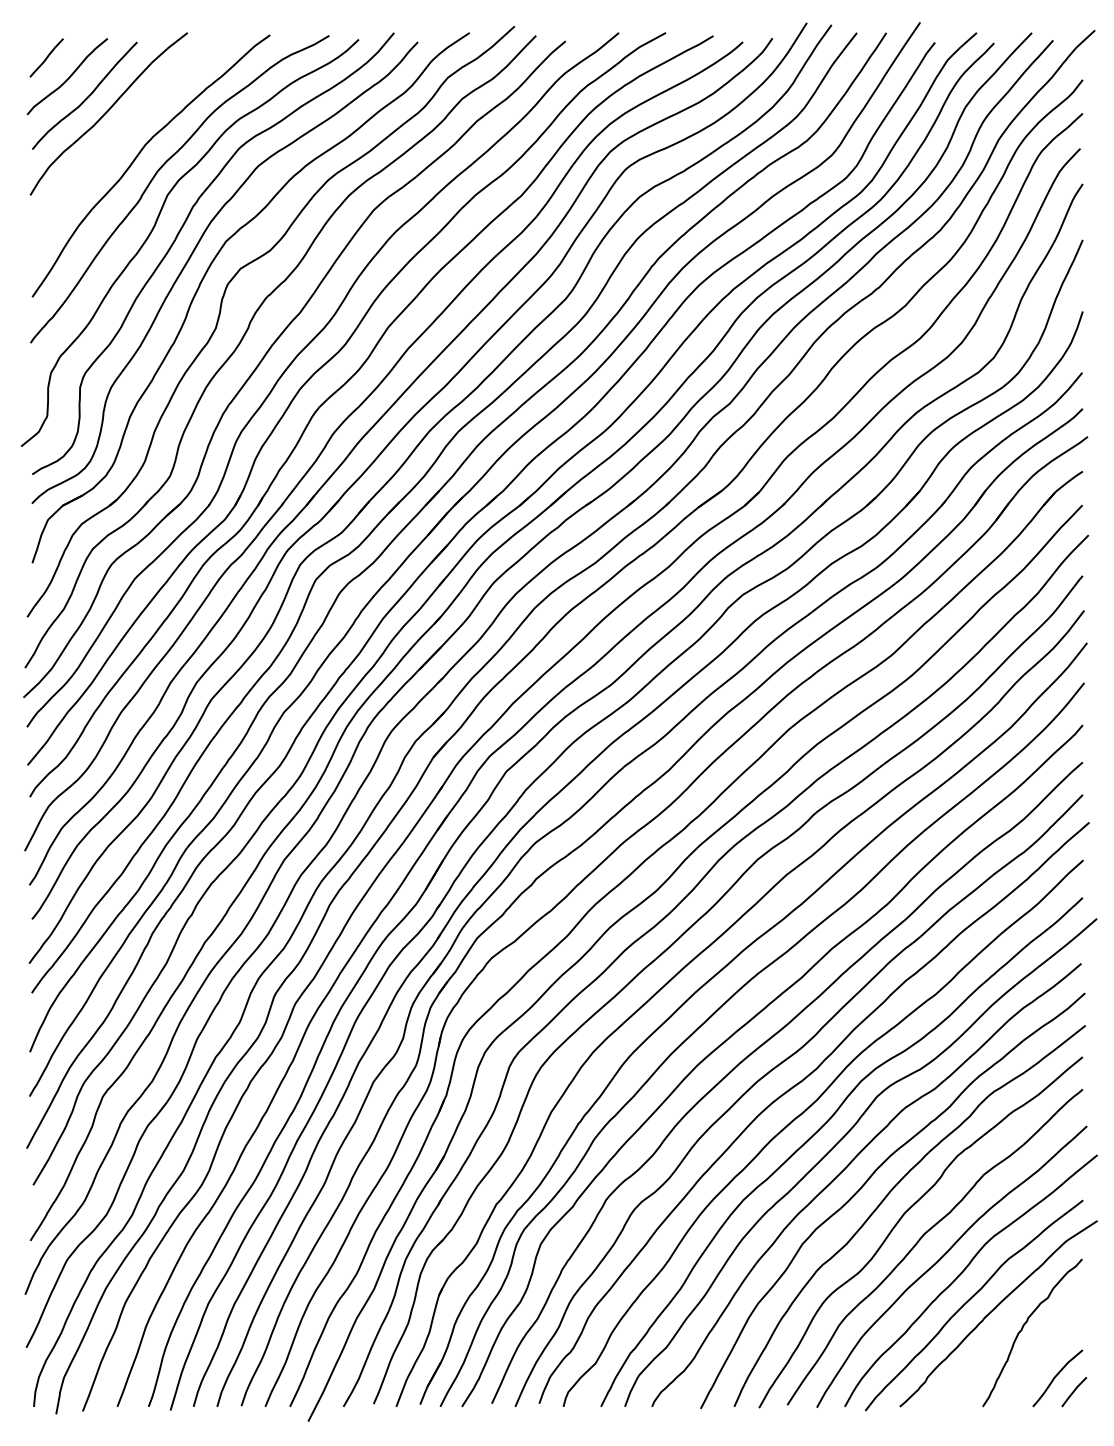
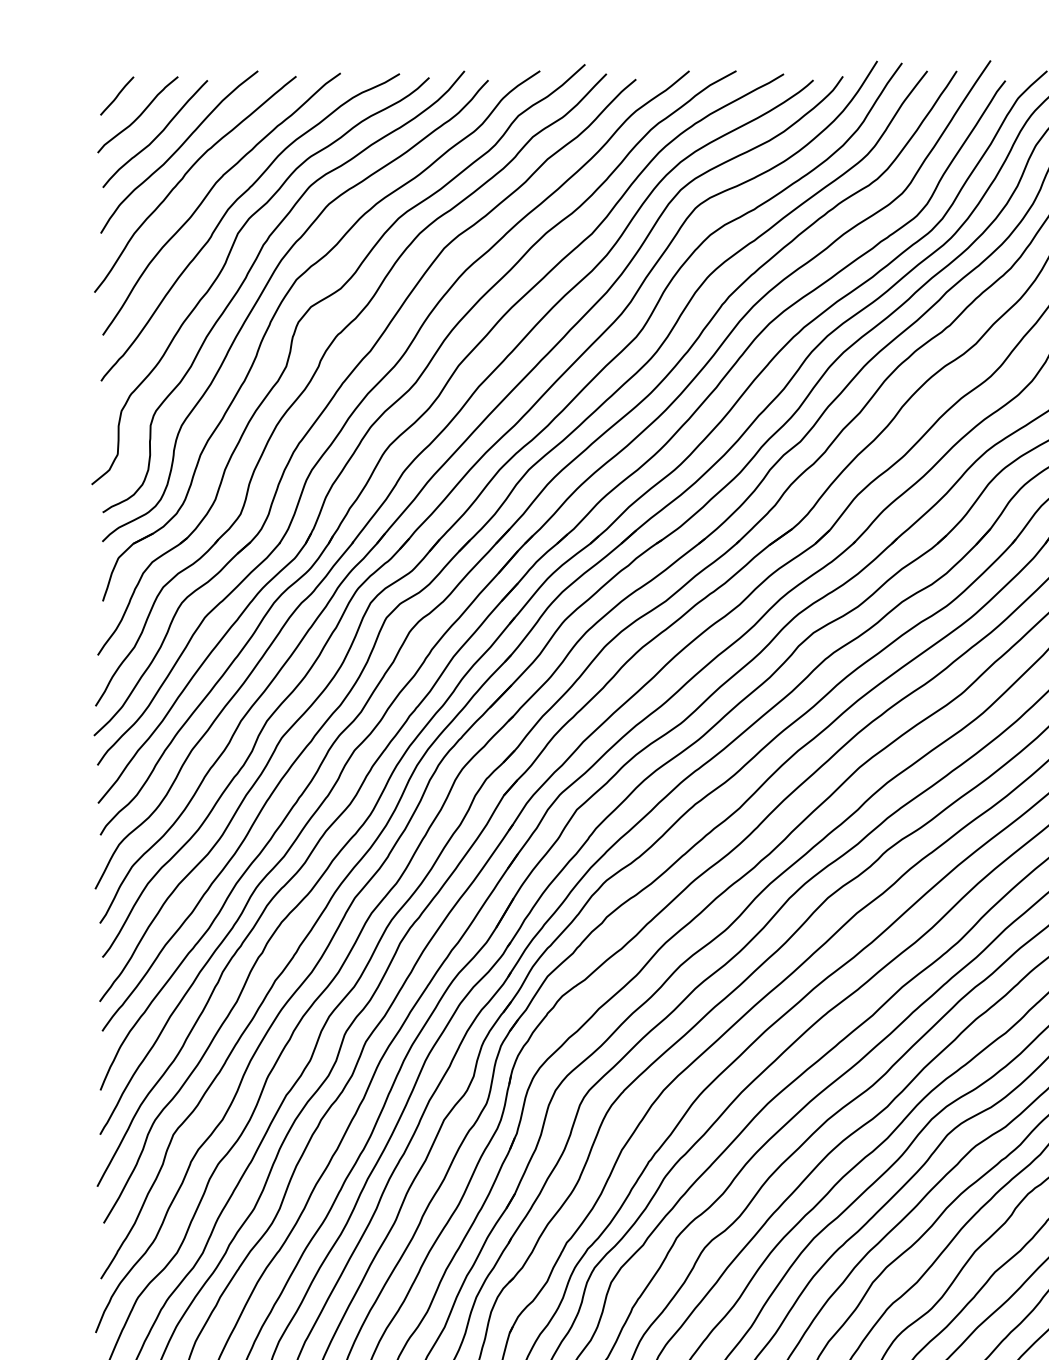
curve: (115, 137) -> (185, 175), added

